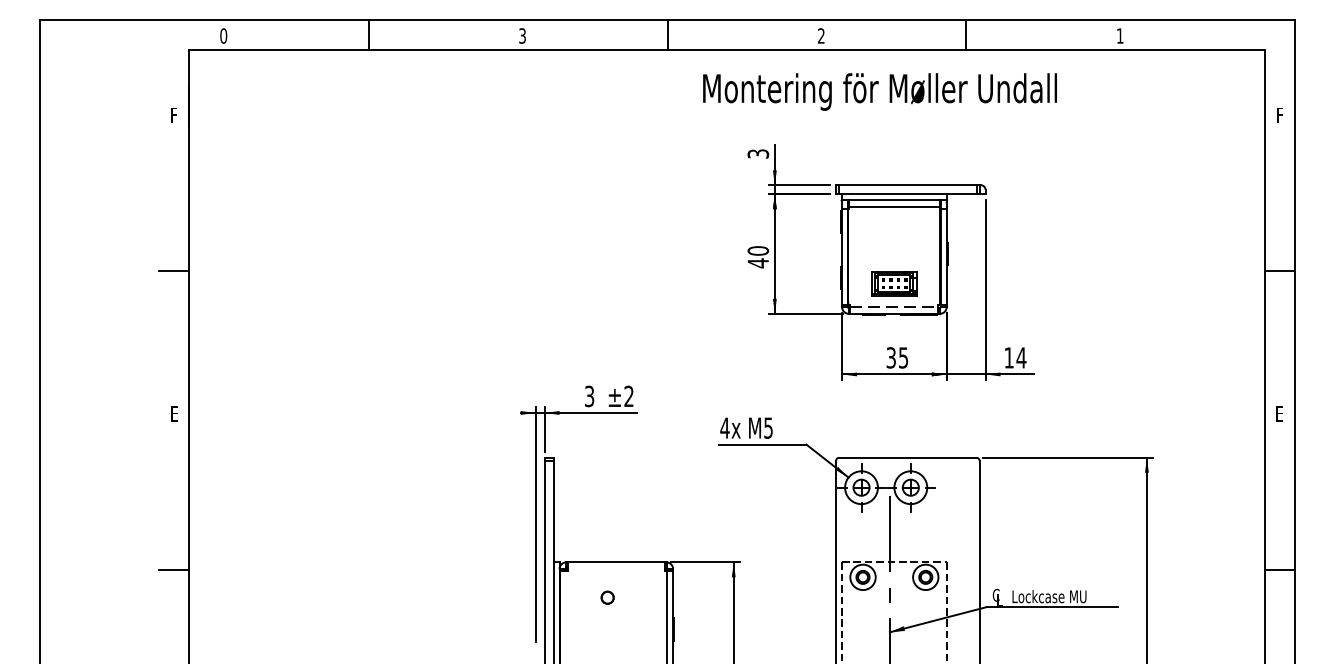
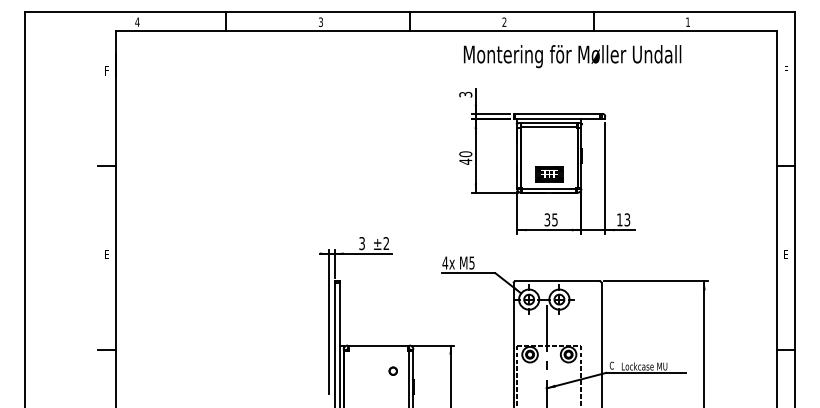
text: (223, 34) -> (137, 21), 0 -> 4
text: (879, 91) -> (572, 56), moved
line: (894, 306) -> (549, 188), dashed -> solid
text: (1021, 357) -> (627, 219), 14 -> 13
part: (606, 596) -> (392, 370), moved

